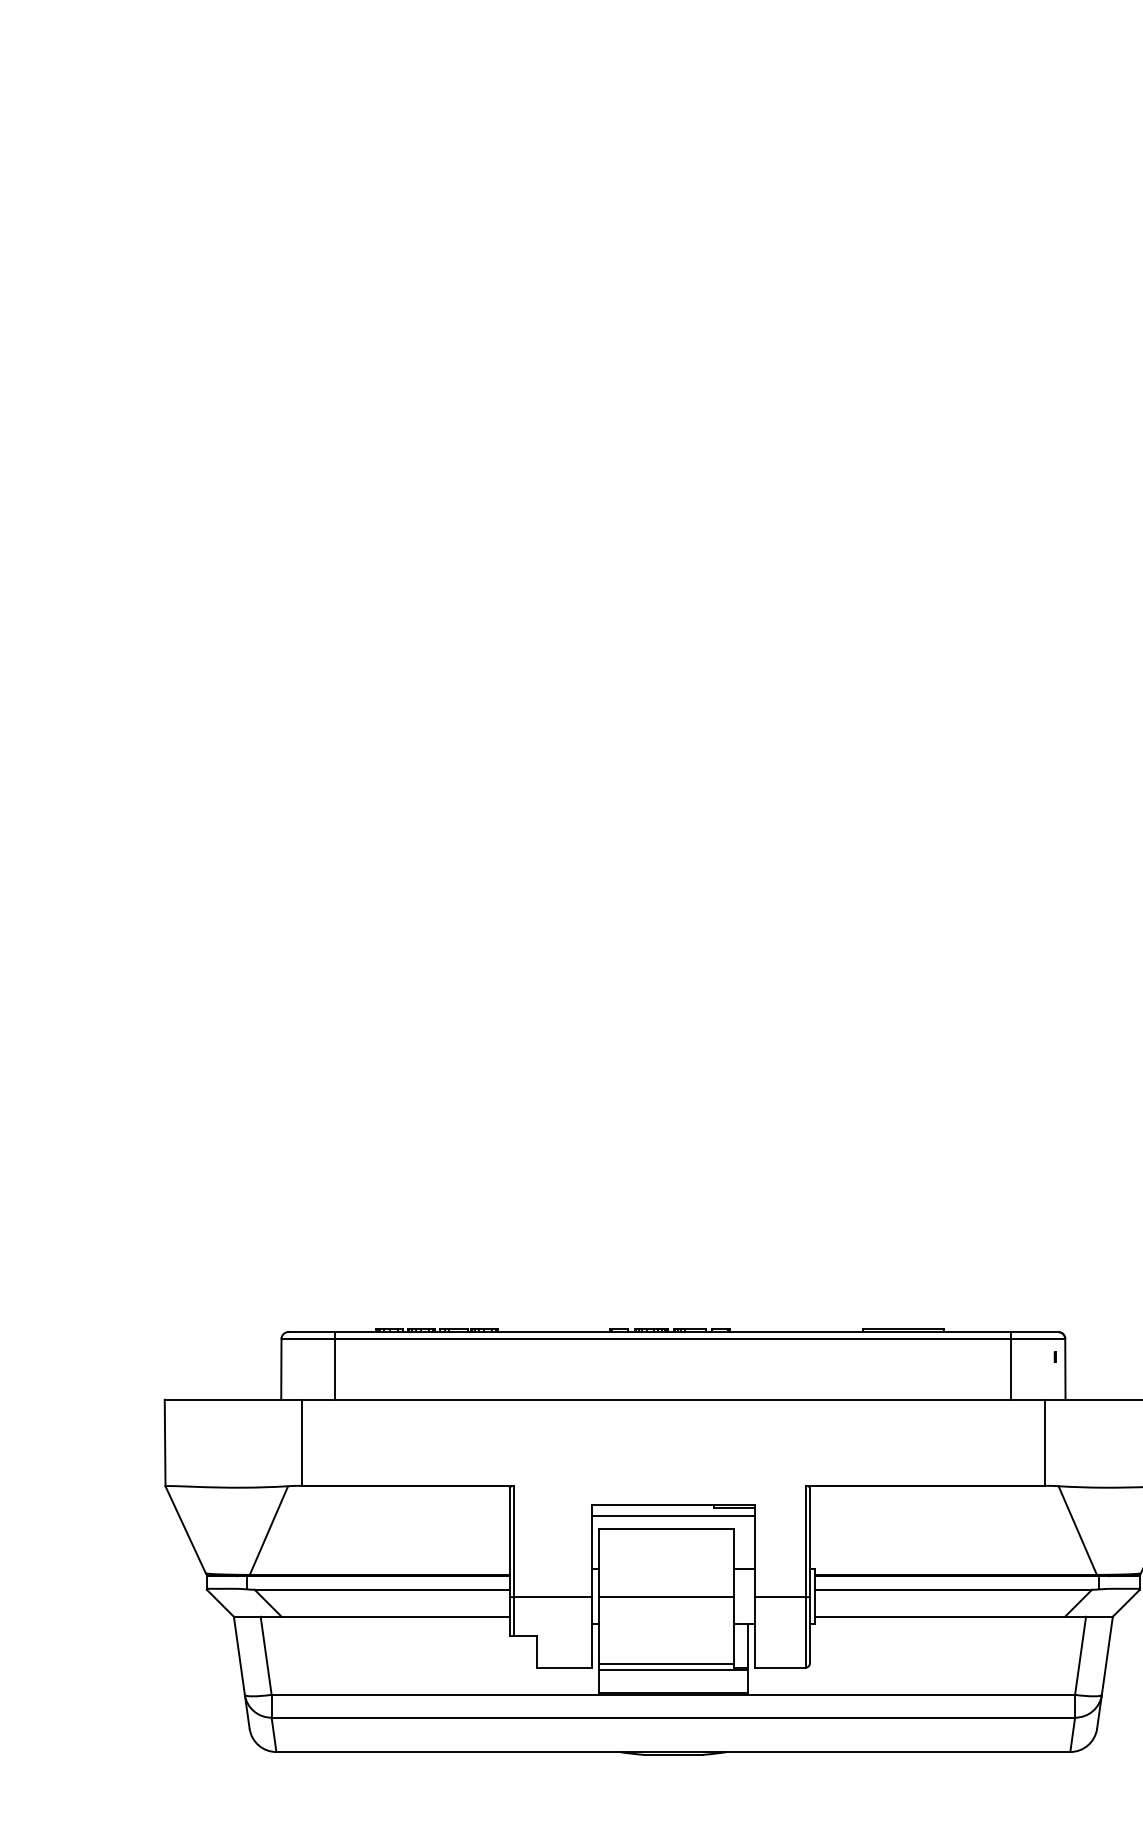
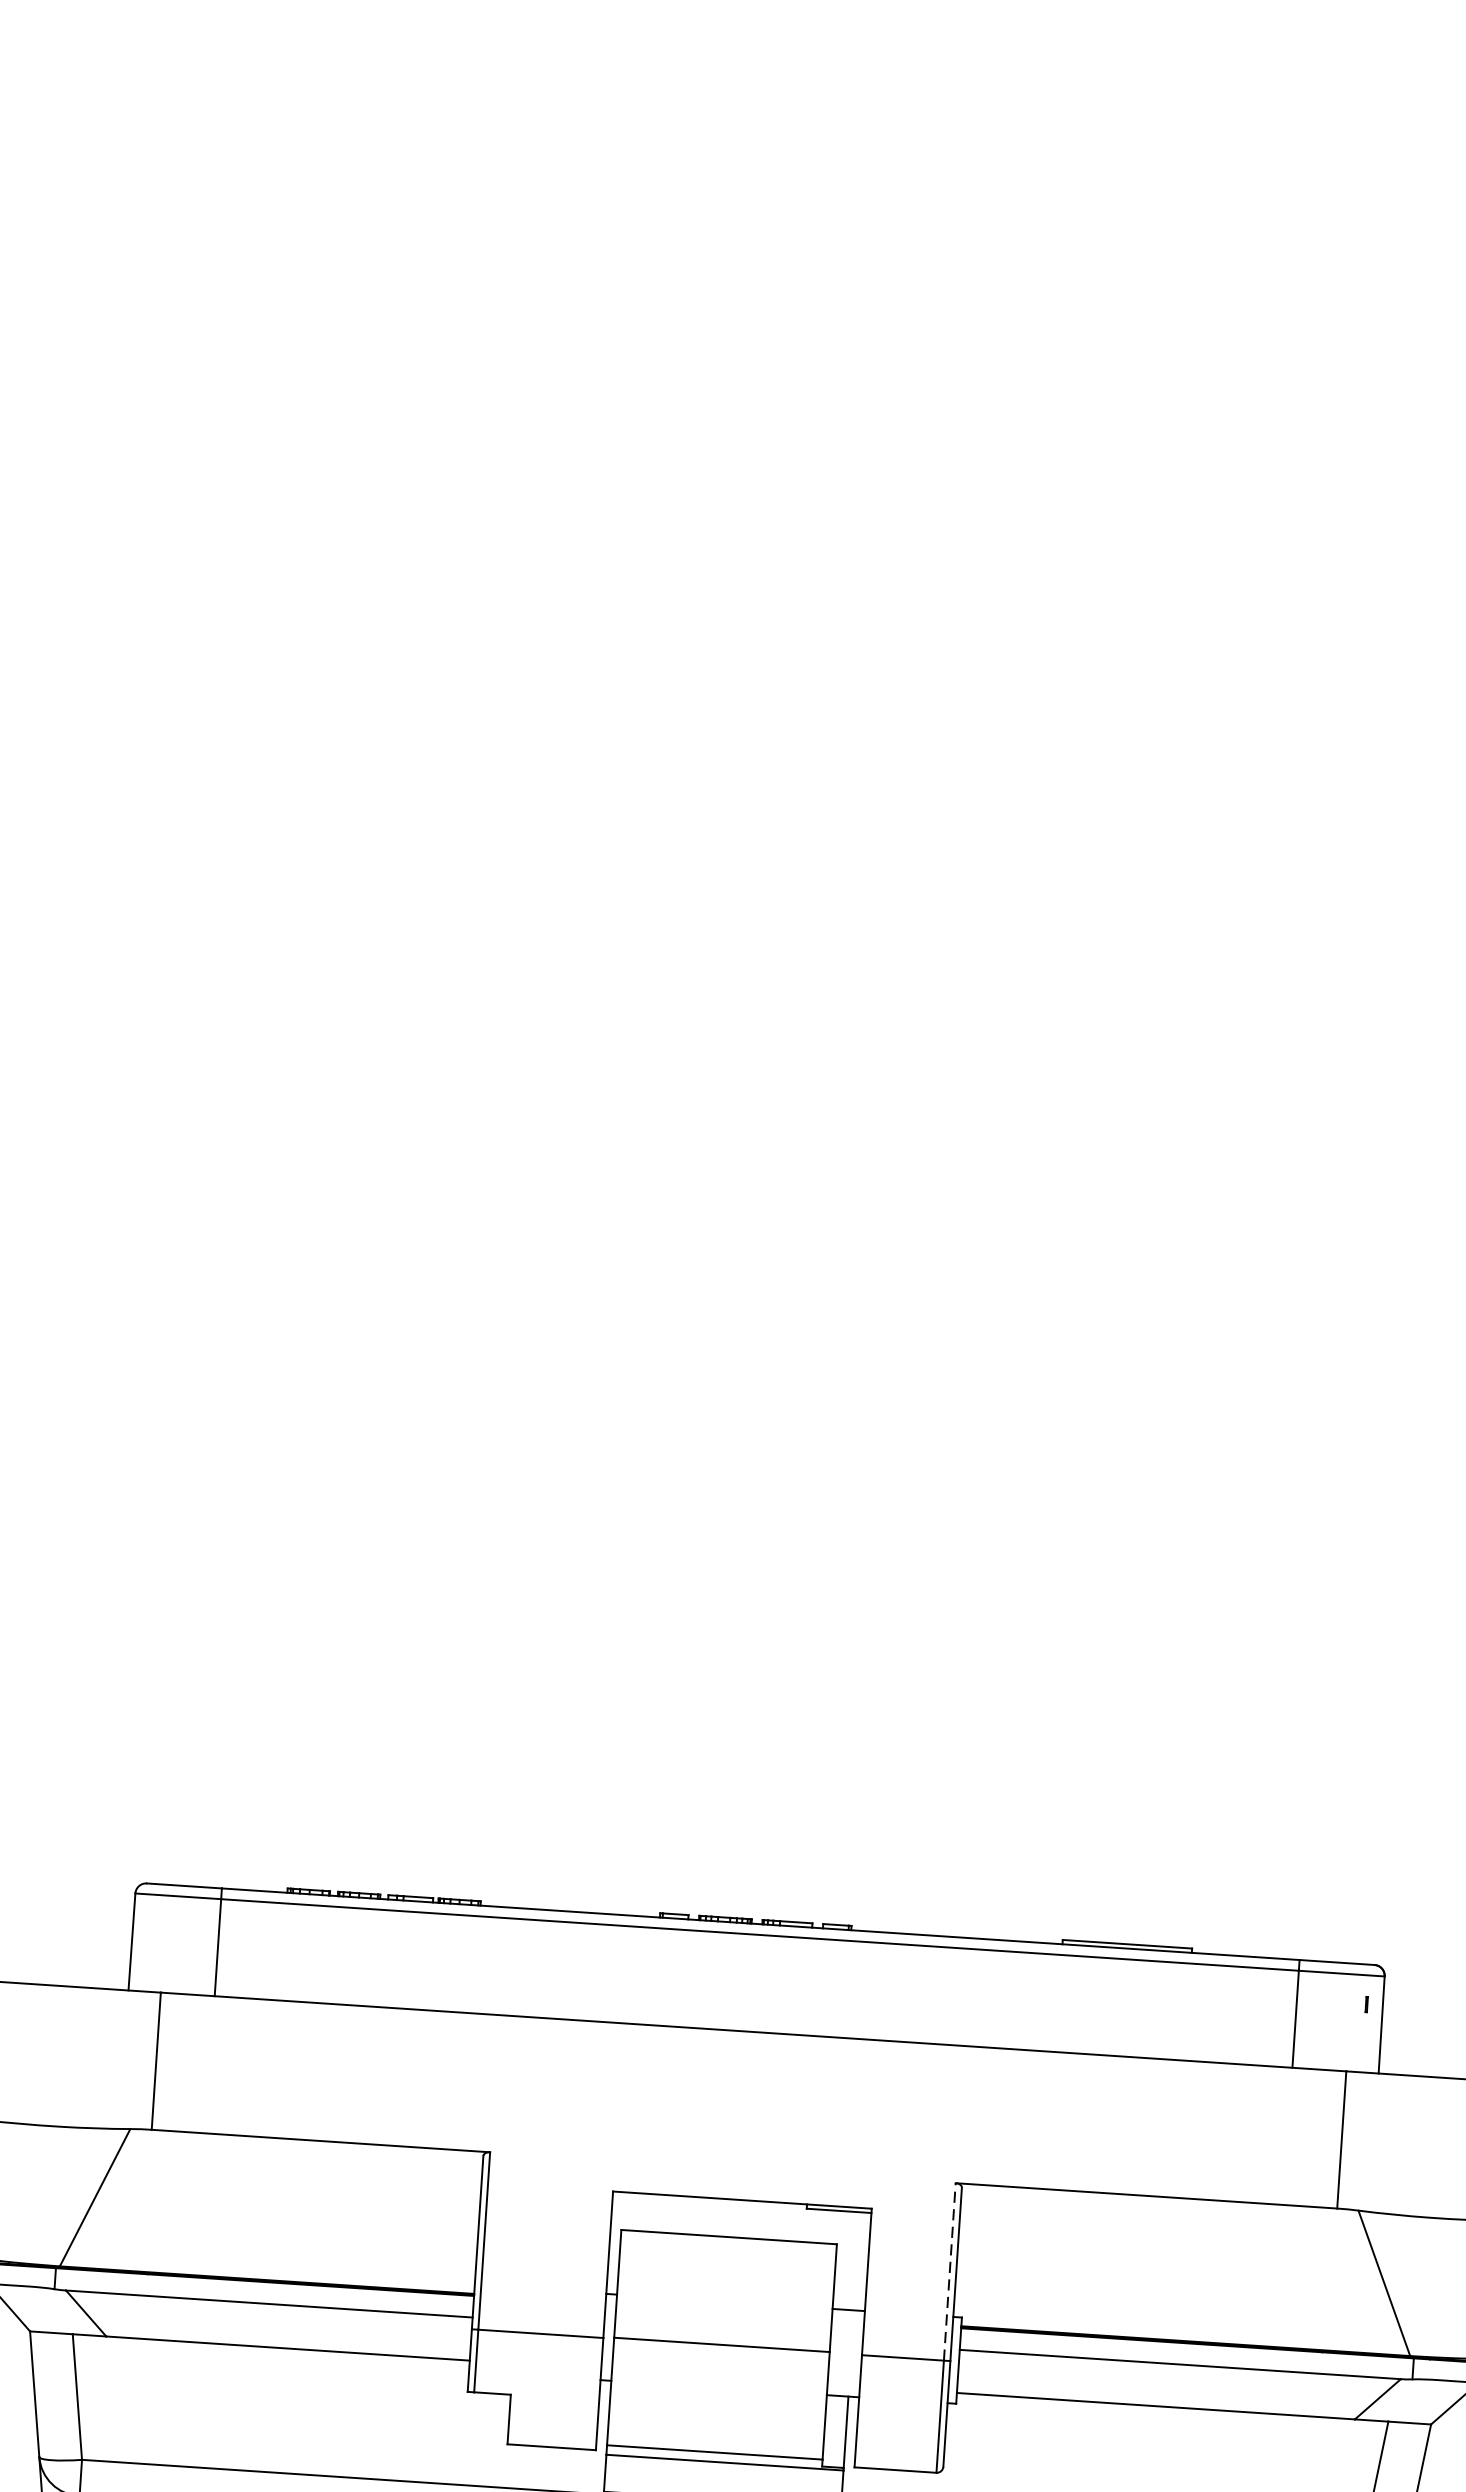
line: (673, 1516) -> (741, 2218), removed
line: (805, 1541) -> (949, 2271), solid -> dashed

